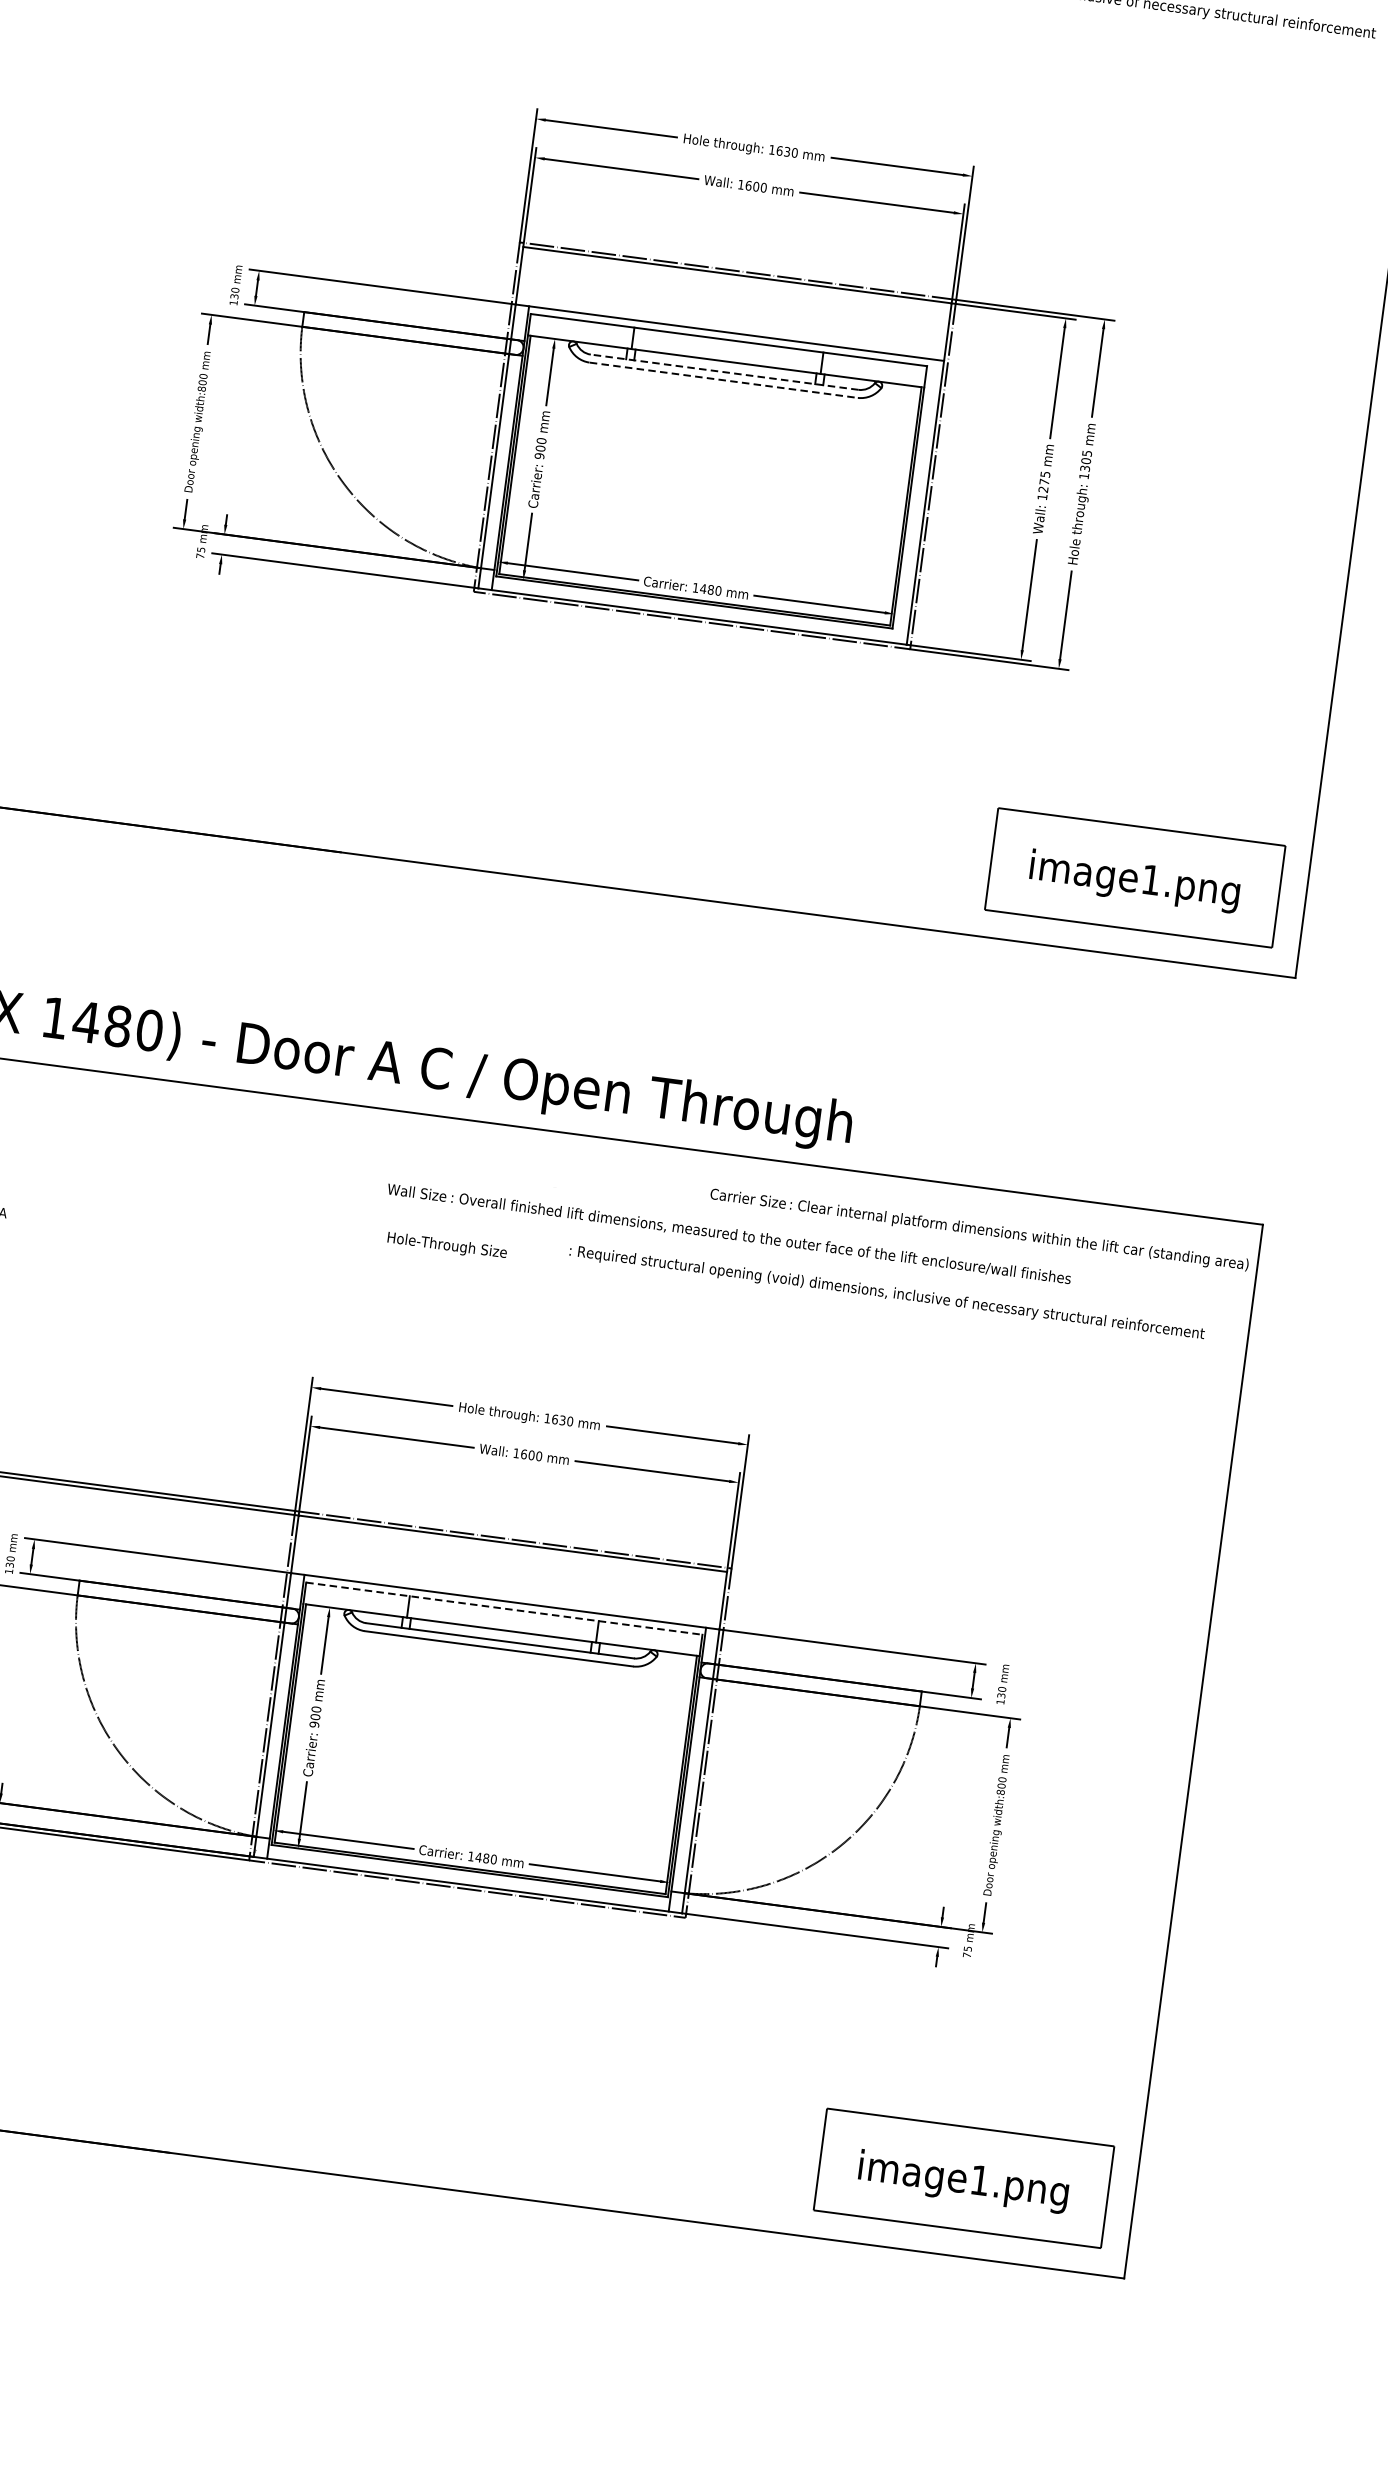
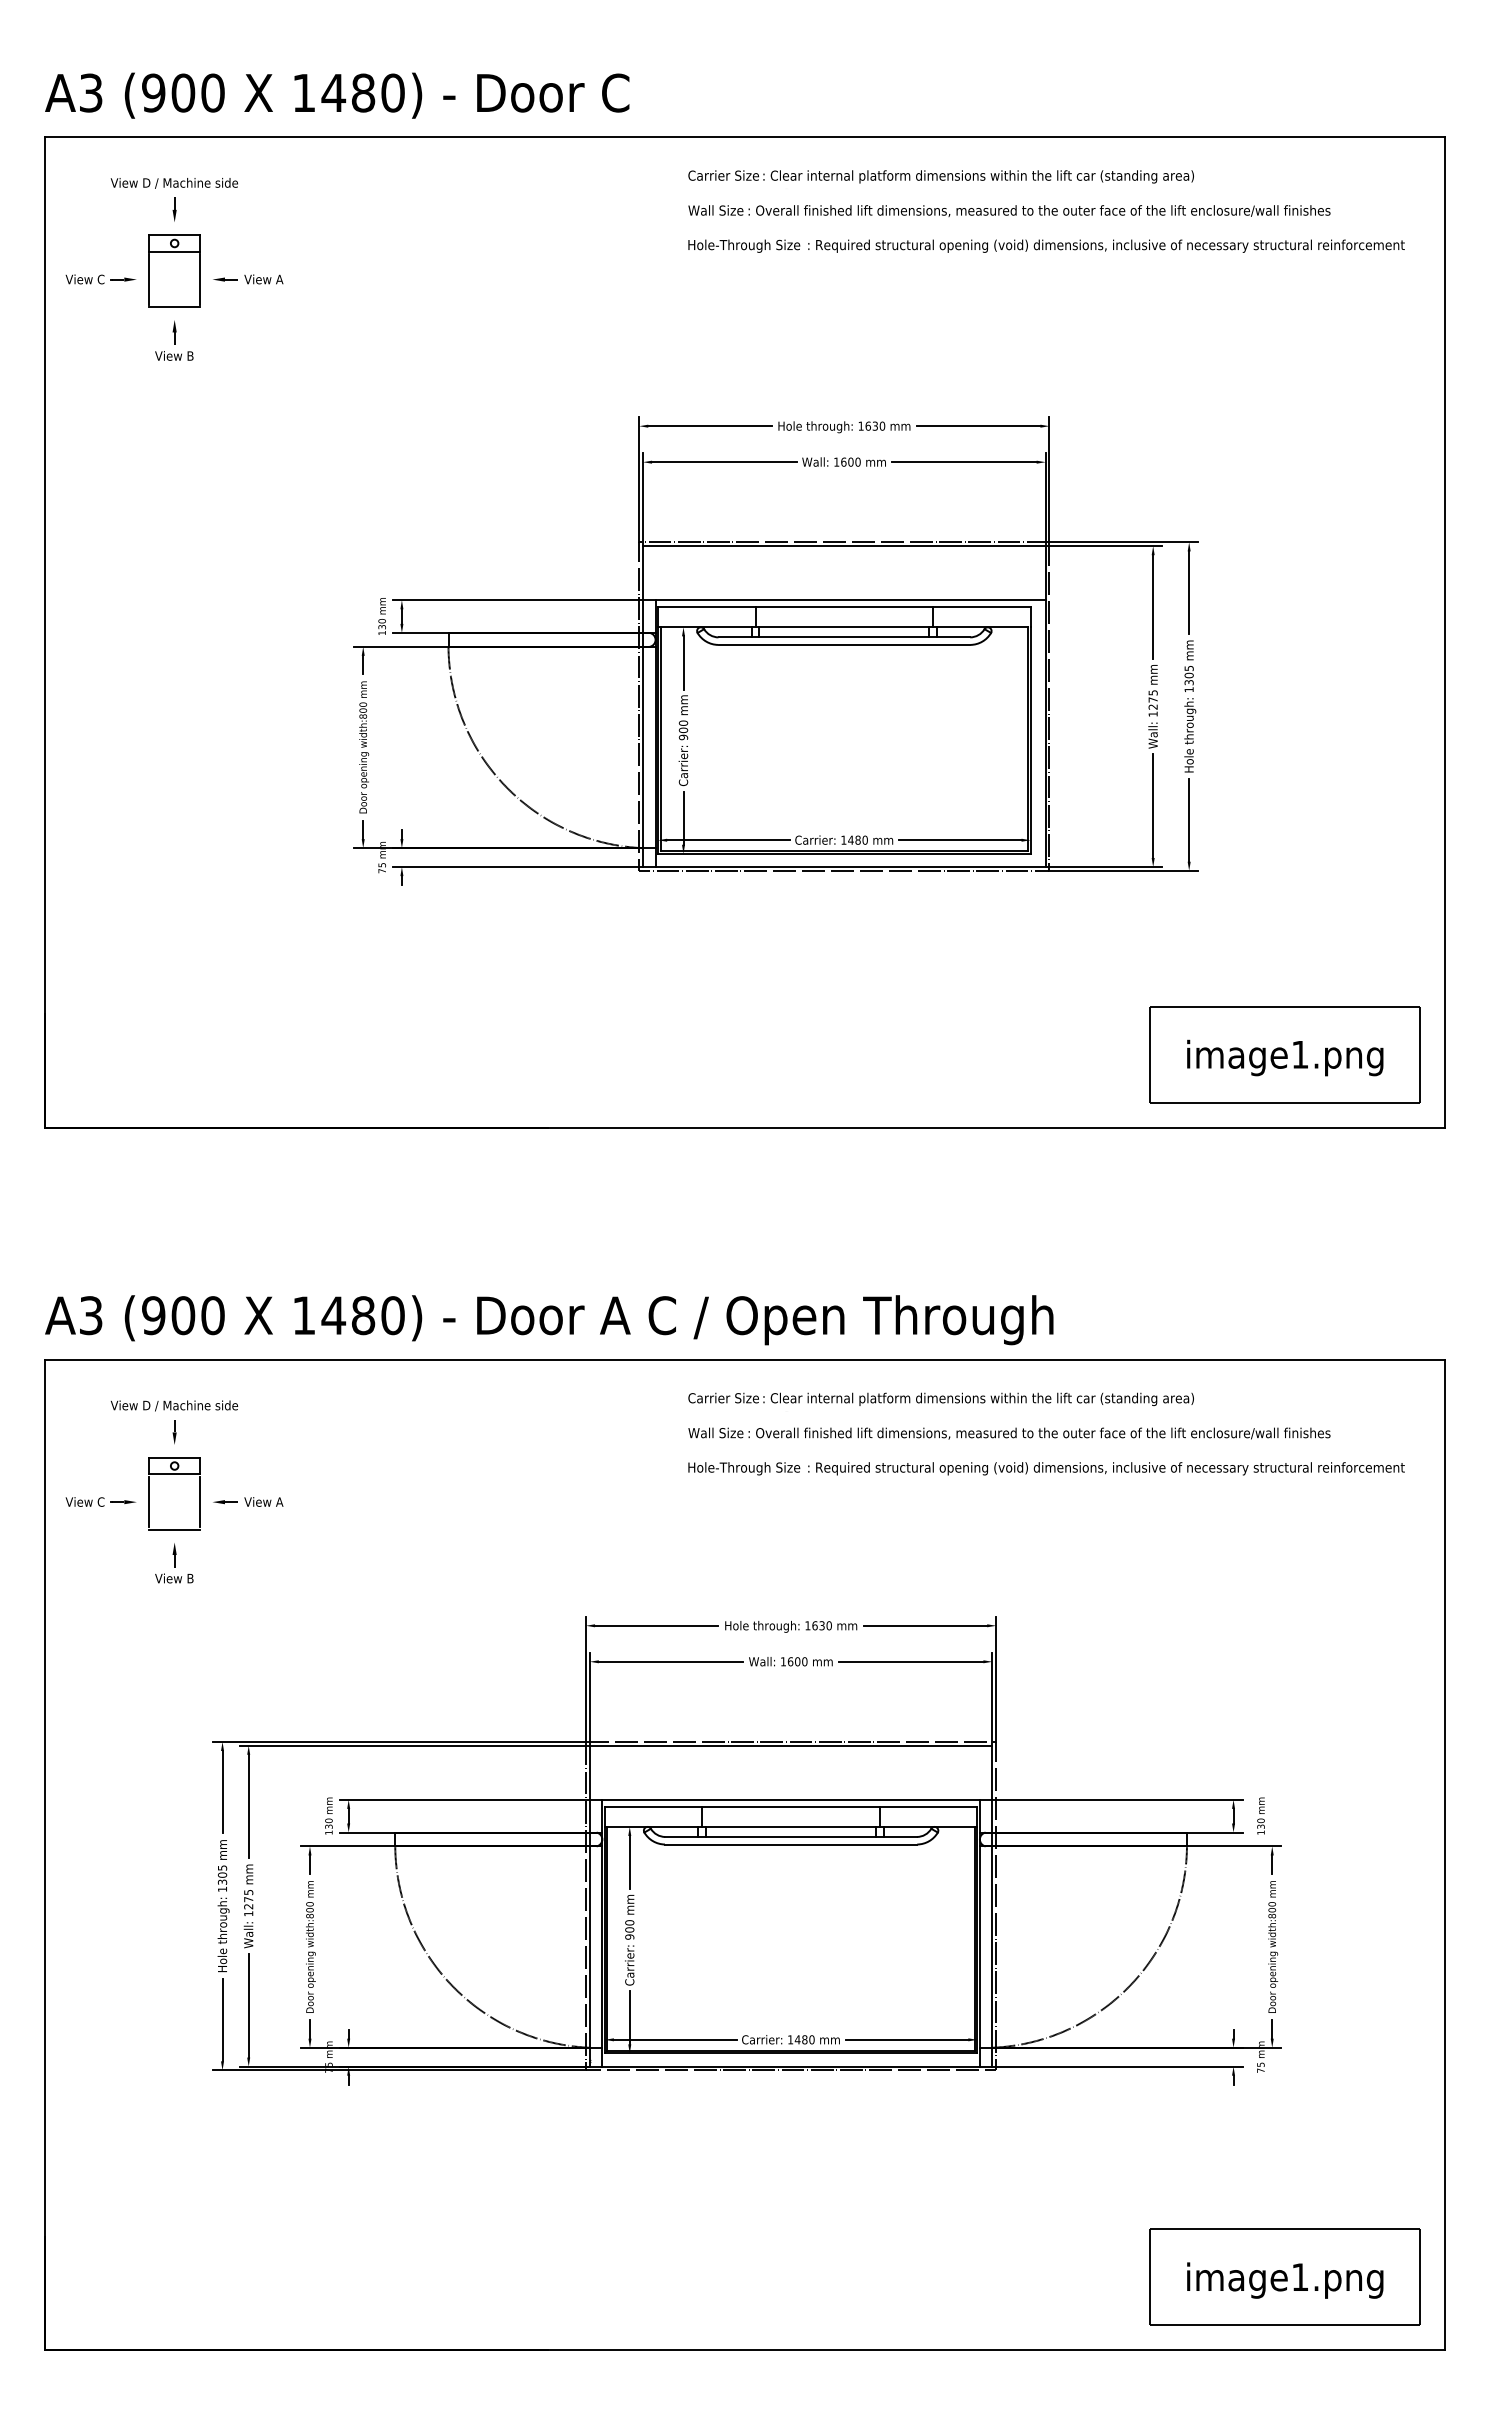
line: (724, 372) -> (844, 637), dashed -> solid
line: (723, 379) -> (844, 644), dashed -> solid
text: (978, 1229) -> (940, 1398), moved
text: (729, 1234) -> (1009, 1433), moved
text: (447, 1245) -> (744, 1468), moved
line: (504, 1608) -> (791, 1806), dashed -> solid

